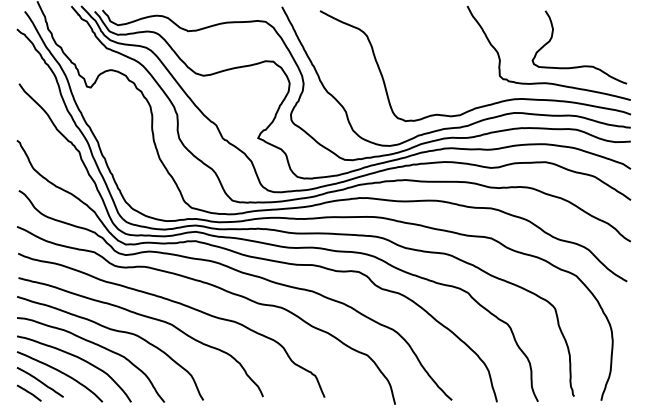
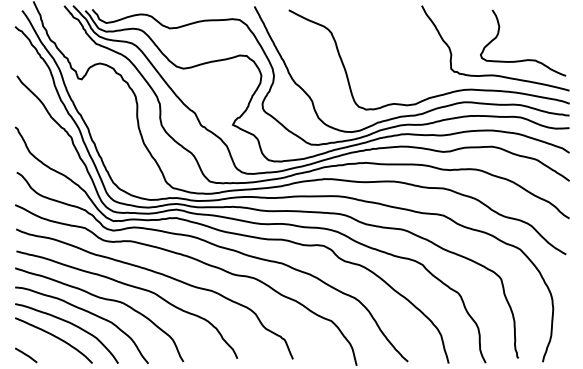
curve: (39, 382) -> (35, 345), removed

